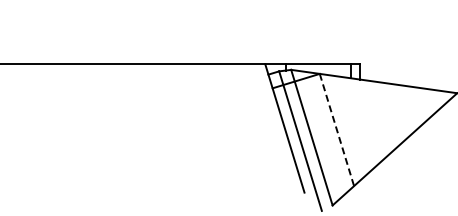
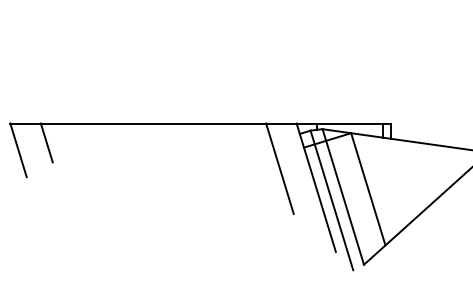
line: (15, 83) -> (46, 142), added
line: (248, 109) -> (279, 168), added
line: (337, 130) -> (368, 189), dashed -> solid

